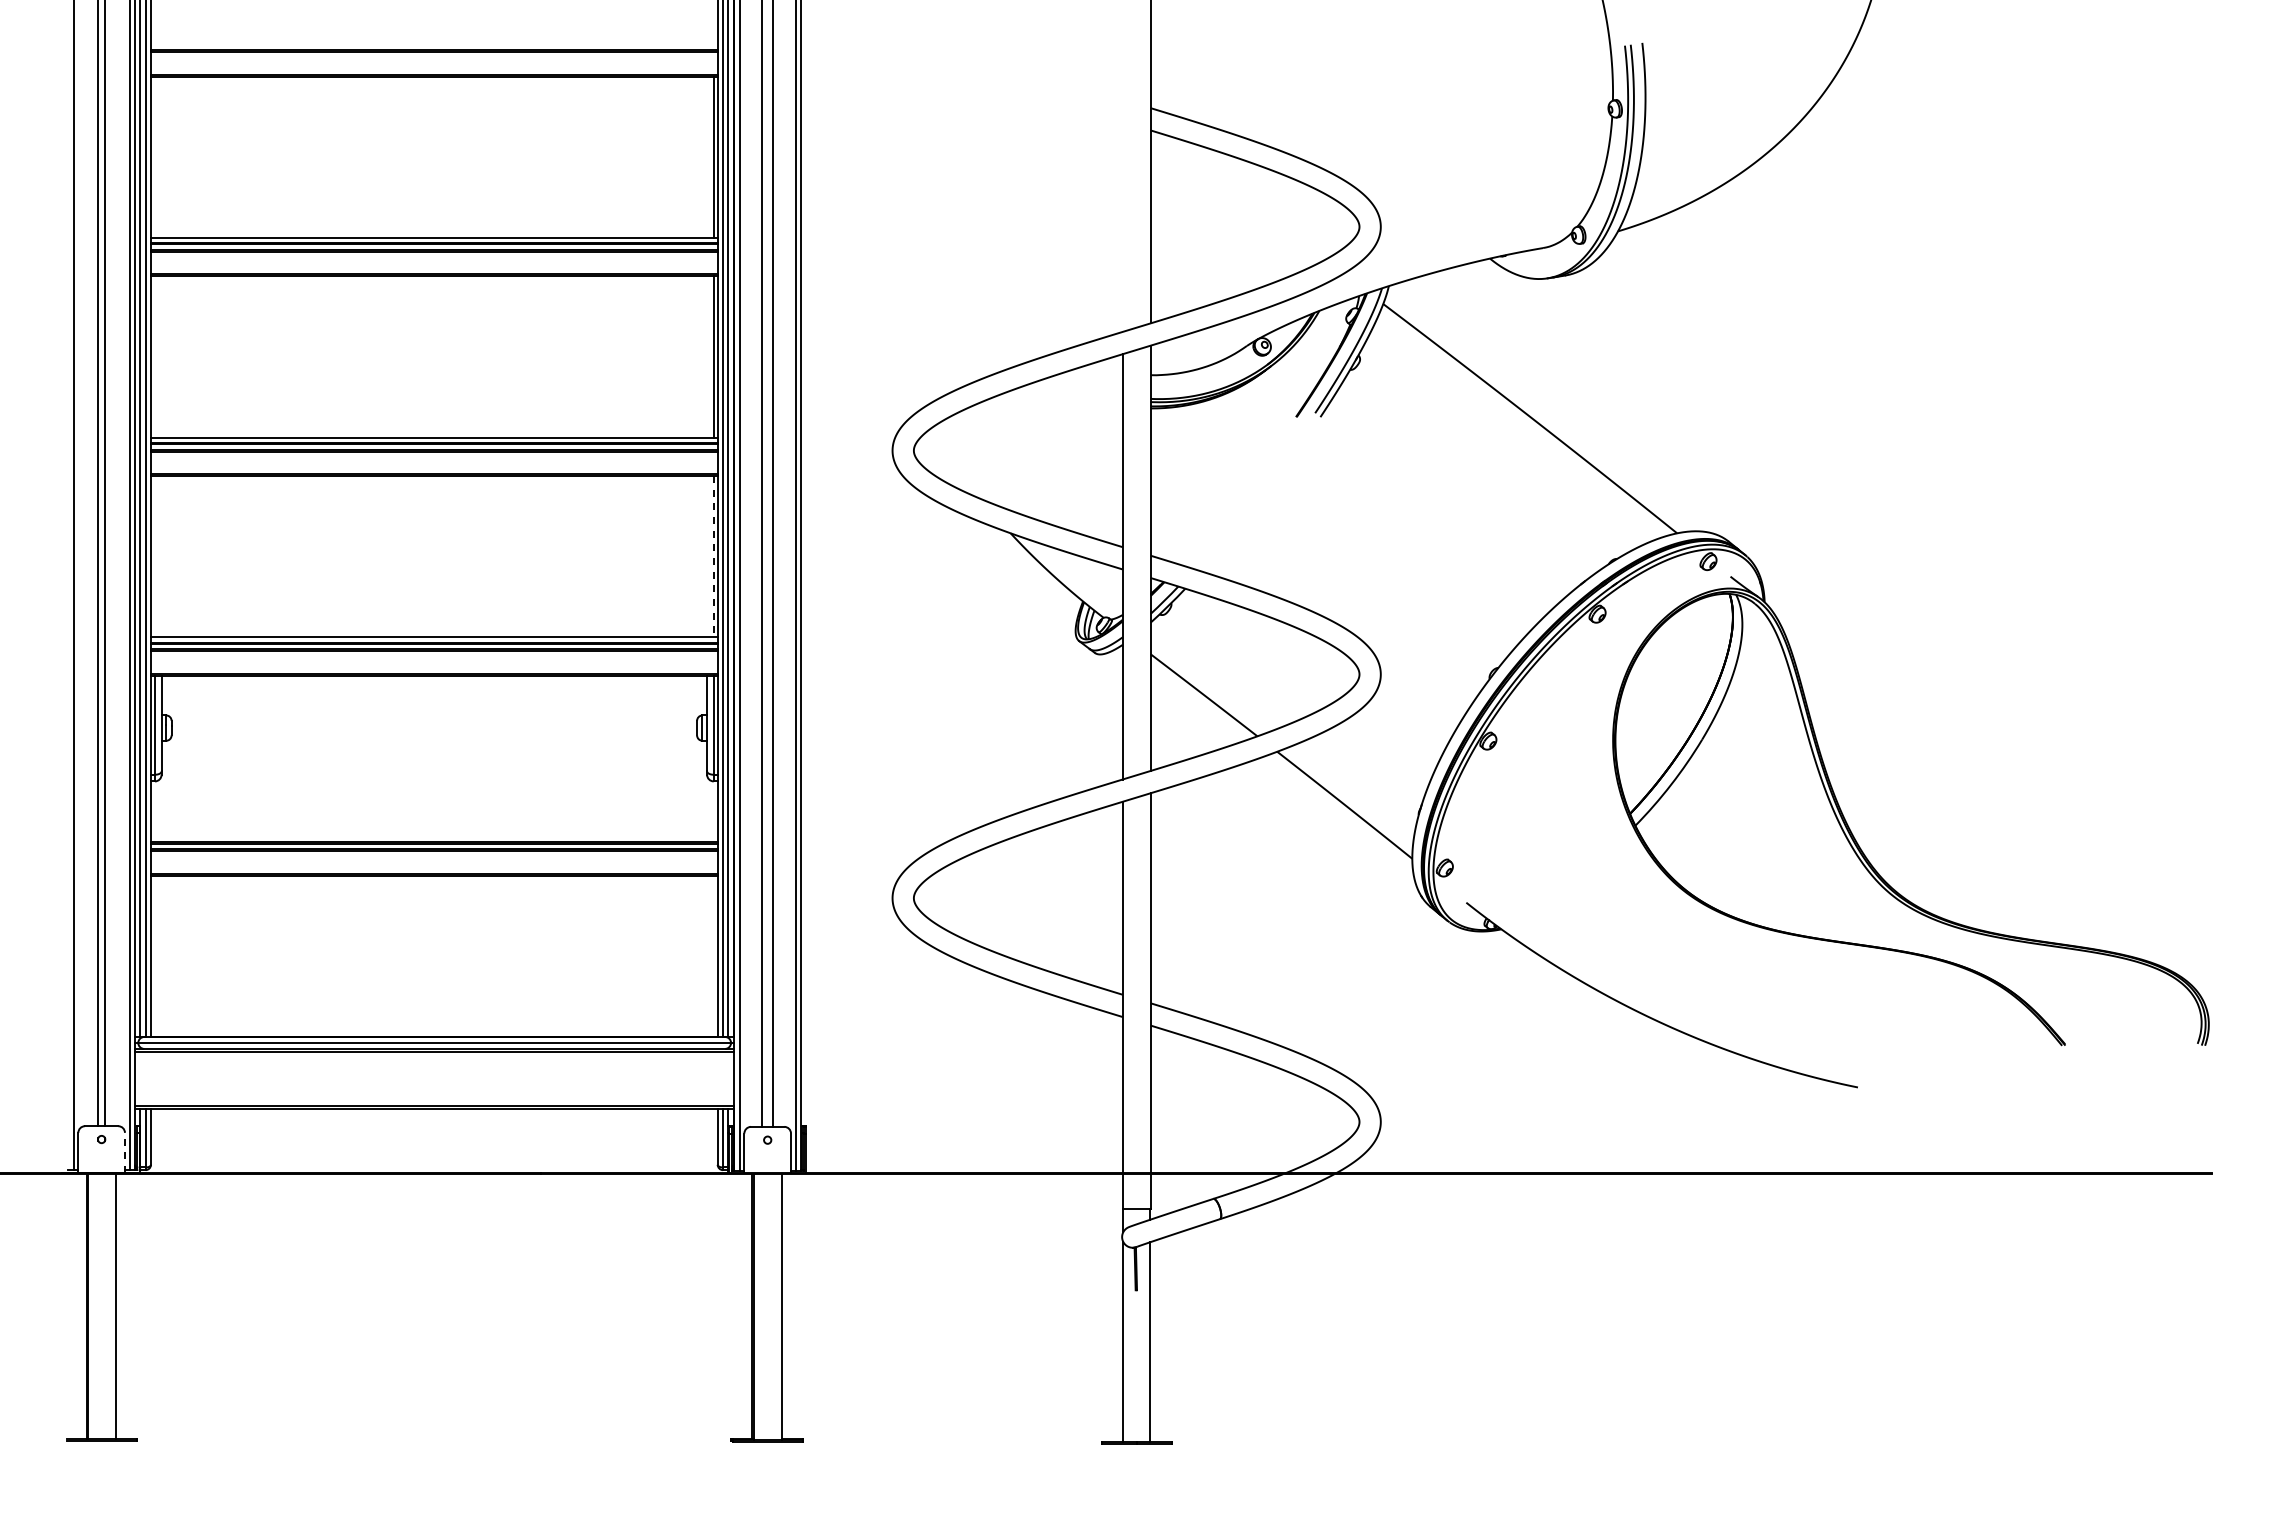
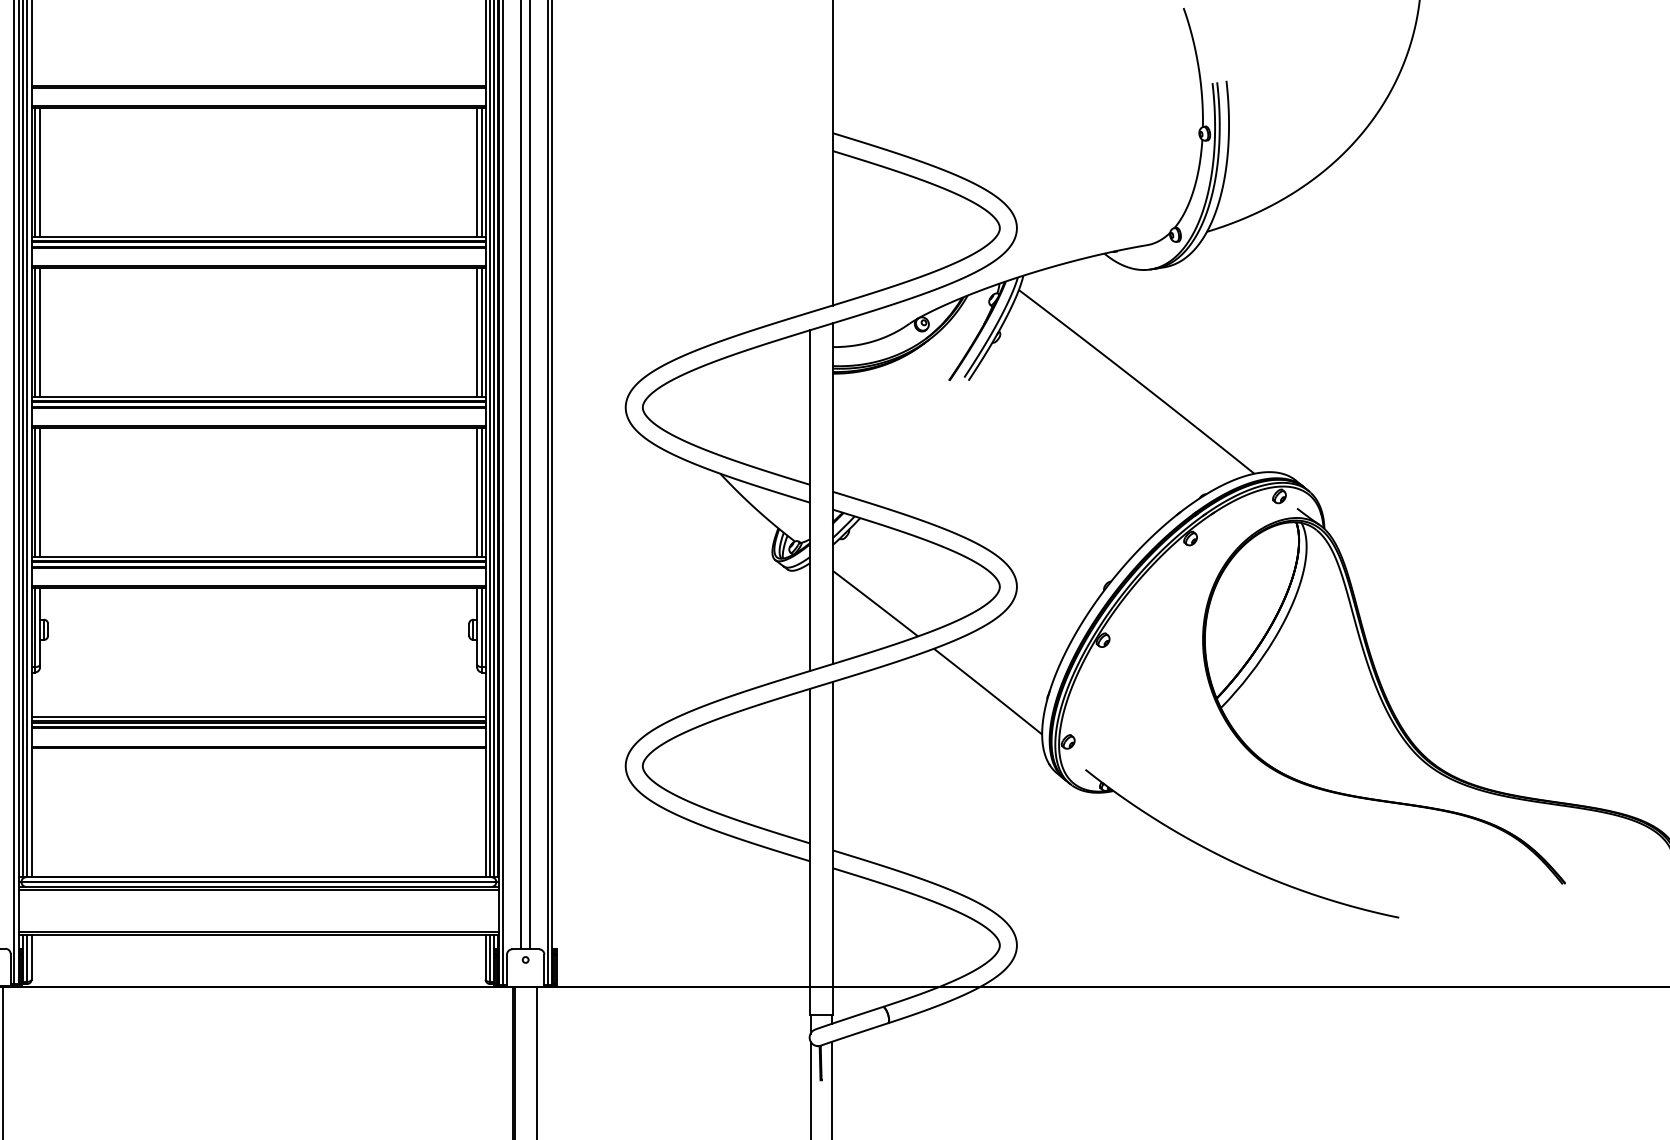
line: (154, 156) -> (34, 171), added
line: (161, 156) -> (40, 171), added
line: (707, 156) -> (477, 171), added
line: (154, 356) -> (34, 332), added
line: (161, 356) -> (40, 332), added
line: (707, 356) -> (477, 332), added
line: (154, 556) -> (34, 492), added
line: (161, 556) -> (40, 492), added
line: (707, 556) -> (477, 492), added
line: (713, 556) -> (482, 492), dashed -> solid
line: (433, 837) -> (257, 717), added
line: (124, 1152) -> (10, 969), dashed -> solid

